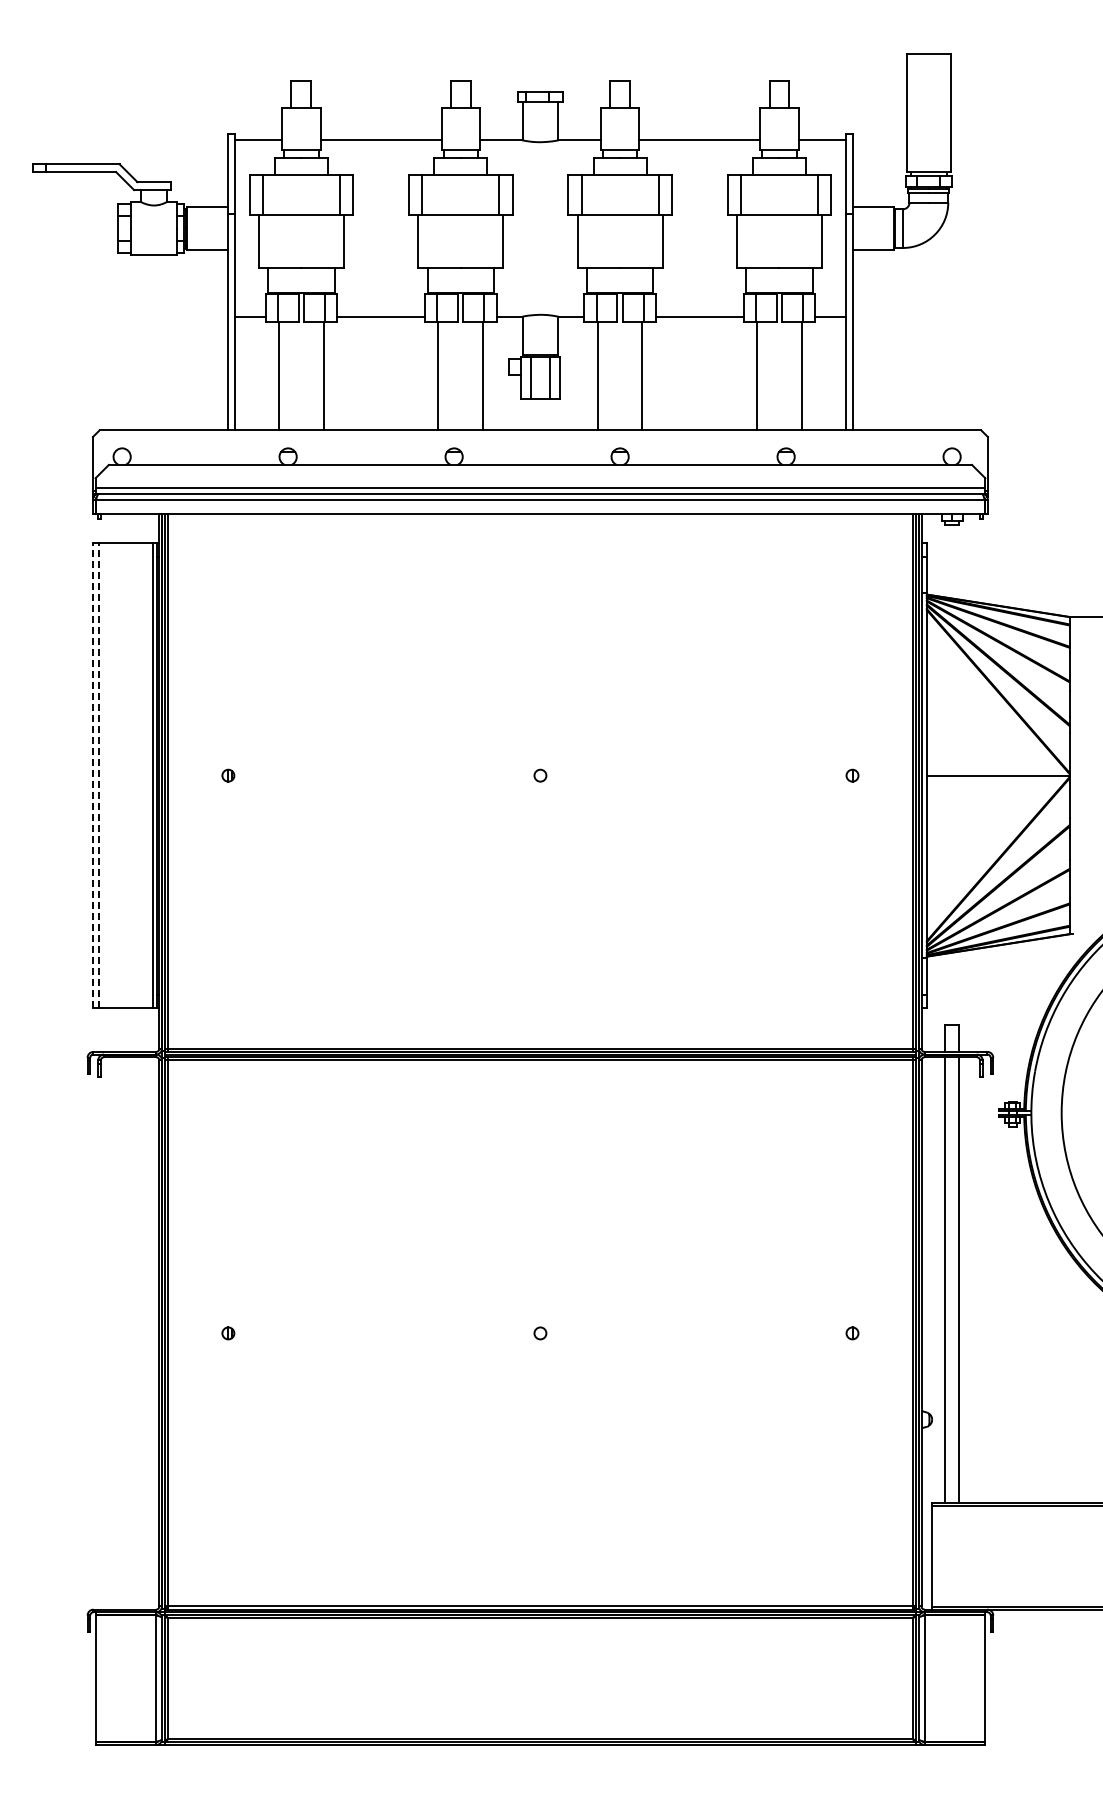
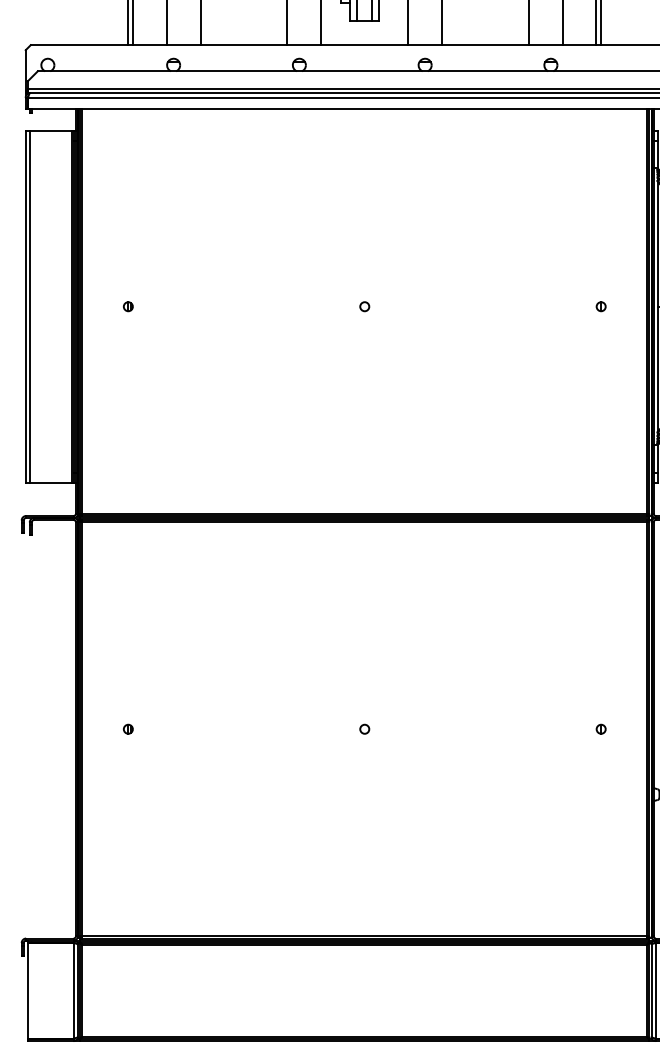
line: (92, 775) -> (25, 306), dashed -> solid
line: (98, 775) -> (29, 306), dashed -> solid

